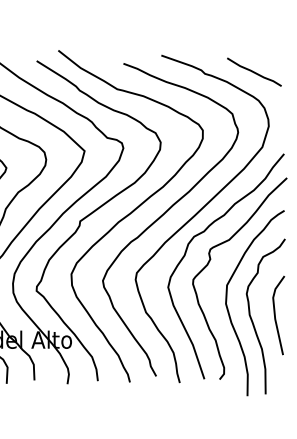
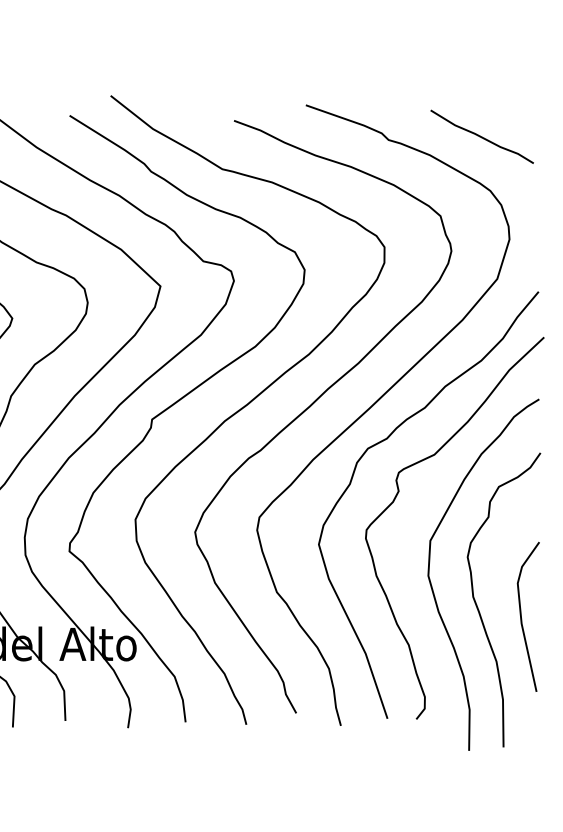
line: (275, 315) -> (522, 616), moved

